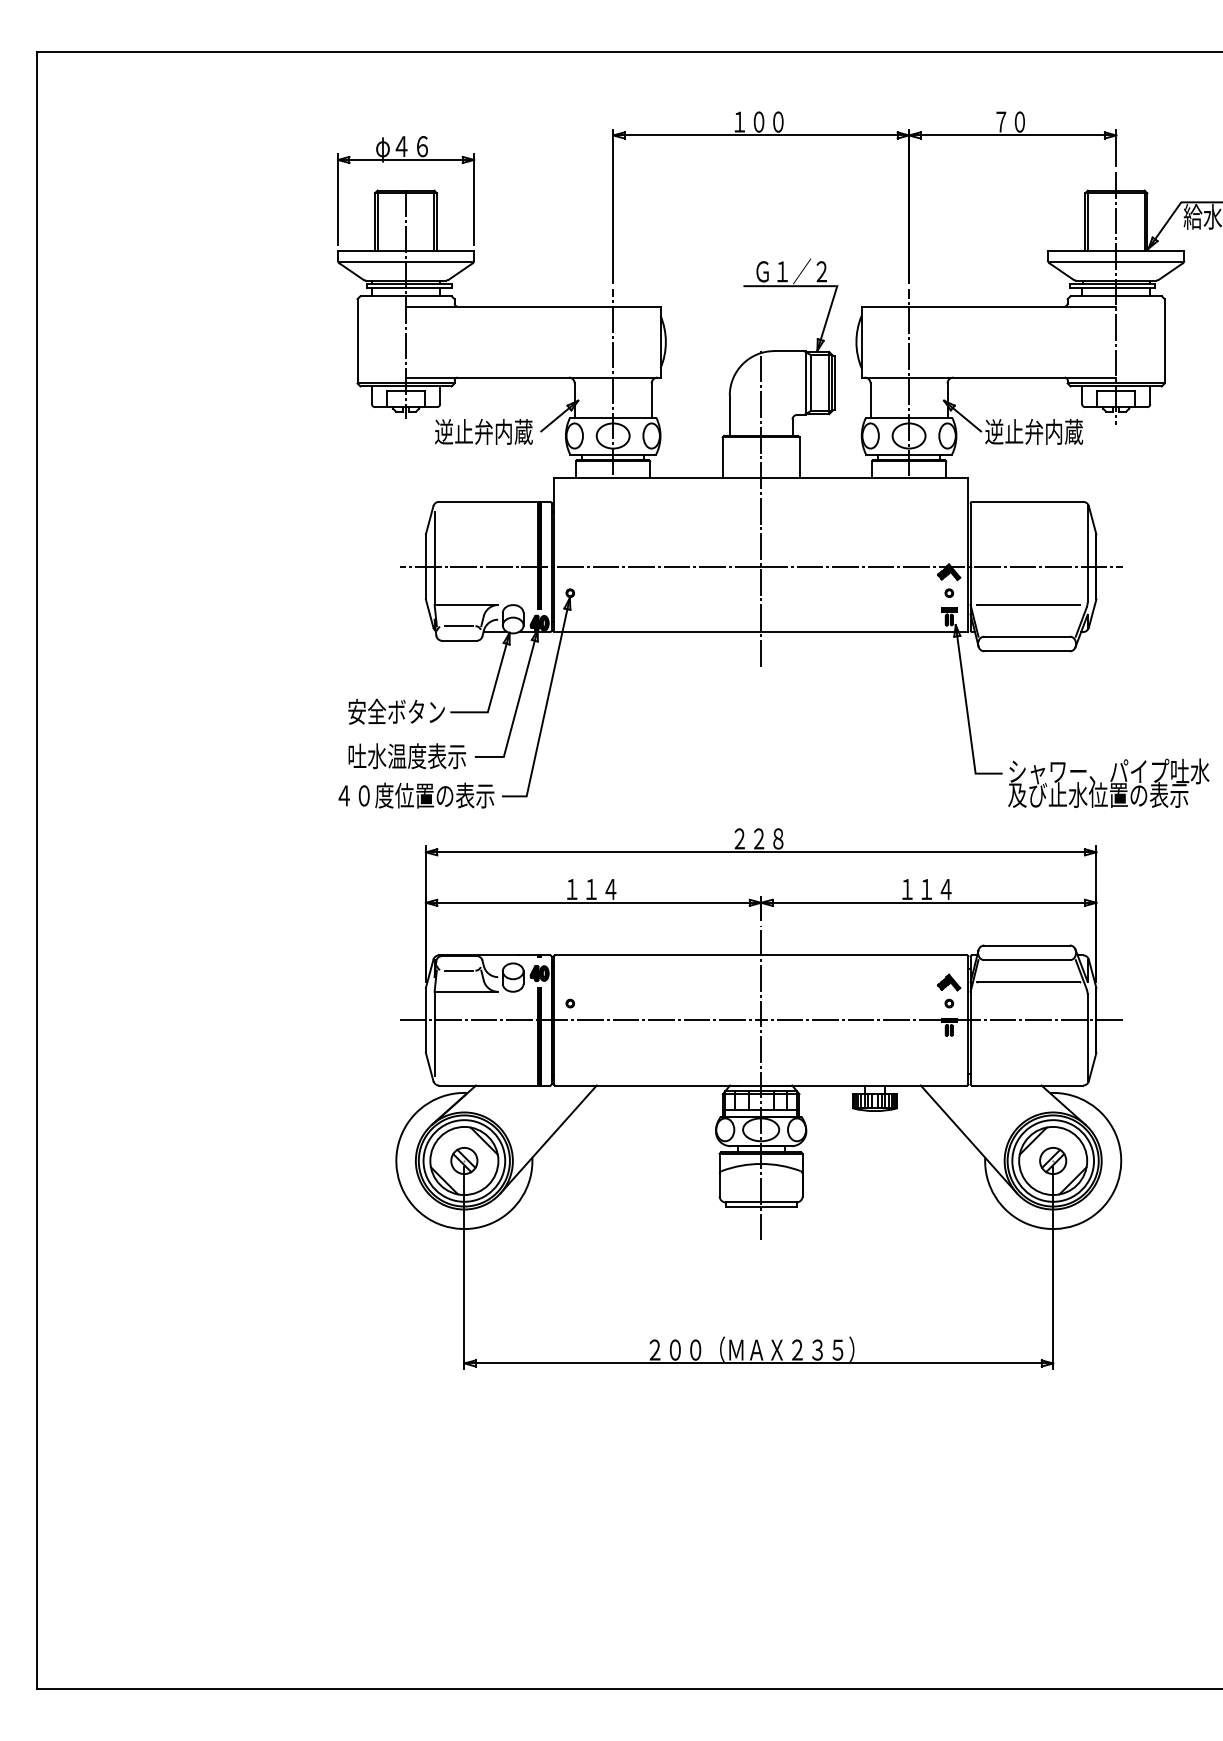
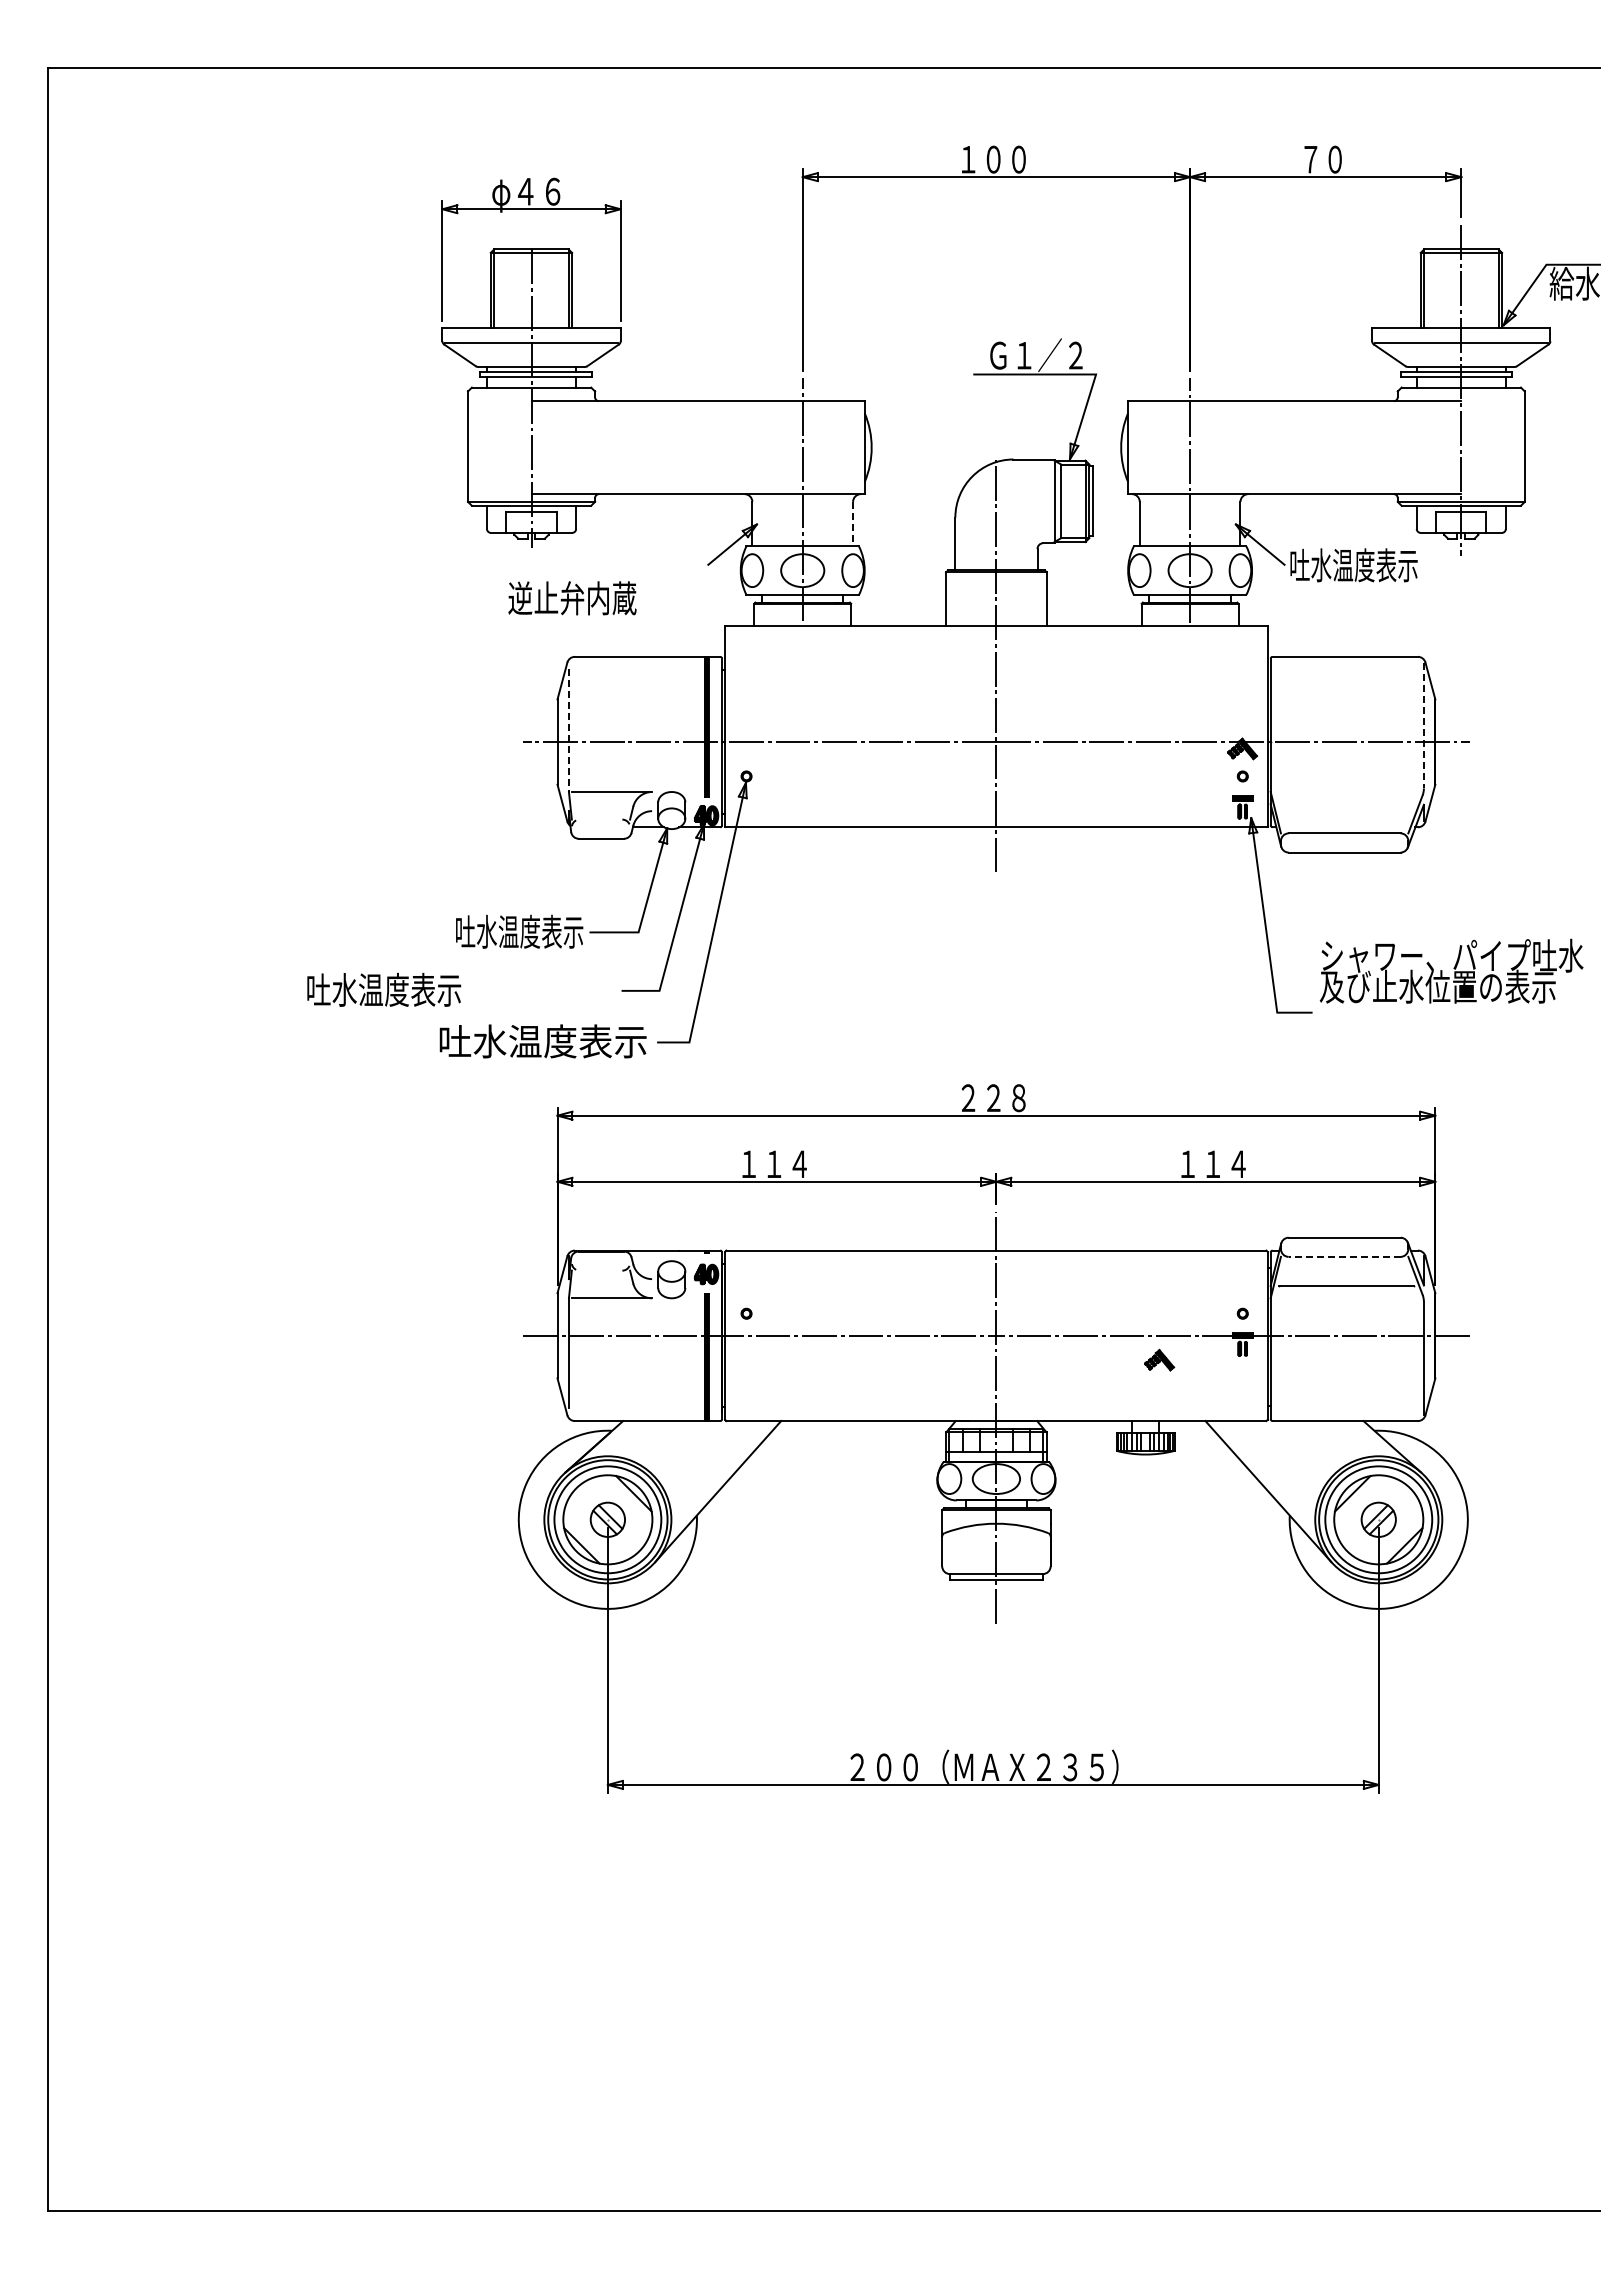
line: (651, 400) -> (853, 524), solid -> dashed
text: (483, 432) -> (572, 598), moved
text: (1033, 432) -> (1353, 565), 逆止弁内蔵 -> 吐水温度表示
line: (1087, 554) -> (1423, 725), solid -> dashed
line: (434, 558) -> (568, 731), solid -> dashed
line: (1027, 604) -> (1345, 791), removed
line: (458, 626) -> (600, 819), removed
text: (396, 711) -> (519, 931), 安全ボタン -> 吐水温度表示
text: (407, 755) -> (384, 989), moved
text: (1108, 782) -> (1451, 970), moved
text: (415, 795) -> (543, 1041), ４０度位置の表示 -> 吐水温度表示
line: (1027, 959) -> (1344, 1256), solid -> dashed
line: (458, 970) -> (600, 1270), removed
part: (949, 982) -> (1159, 1359), moved

